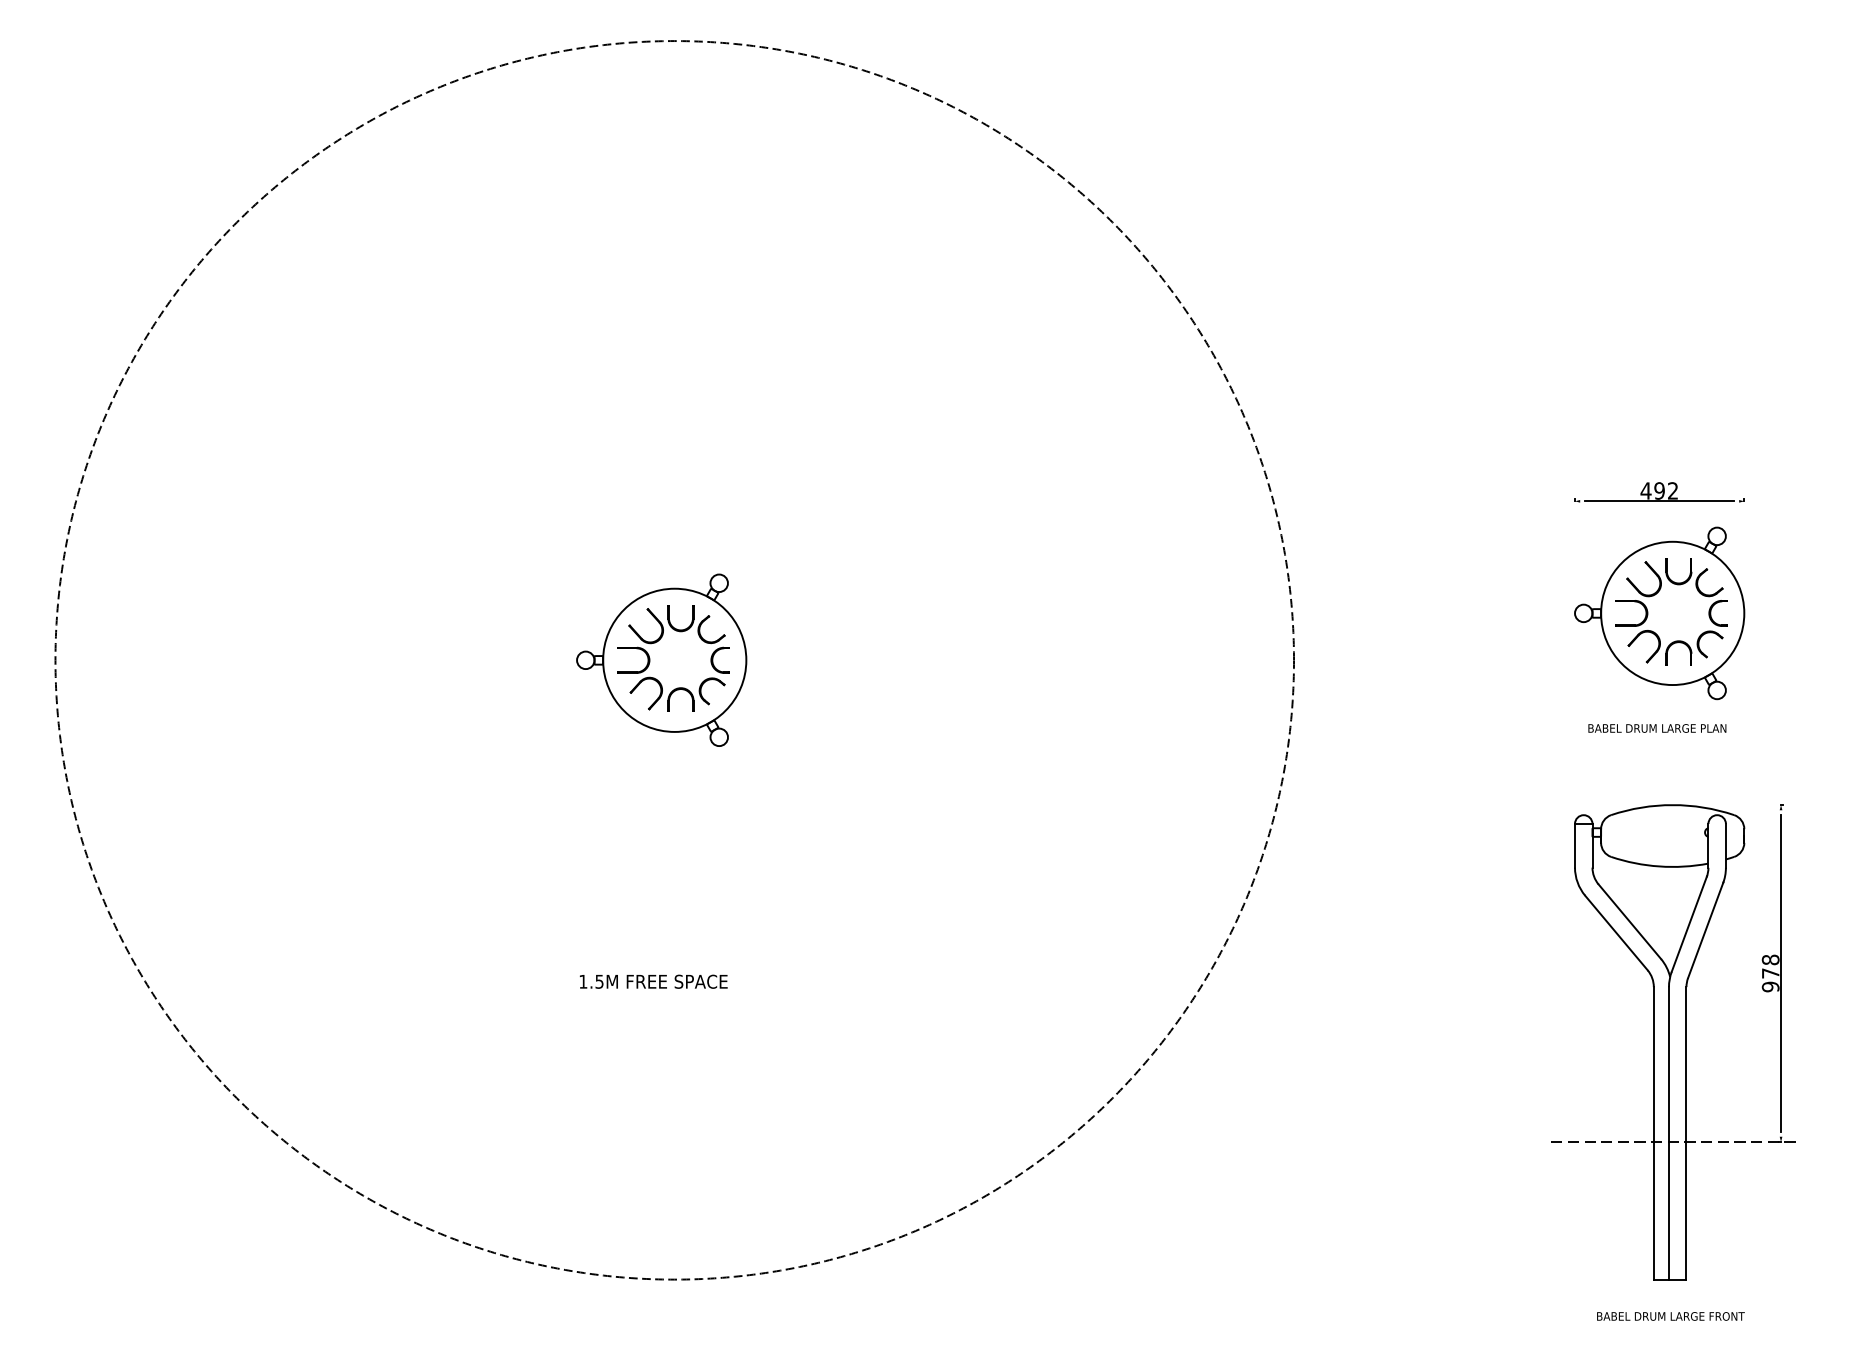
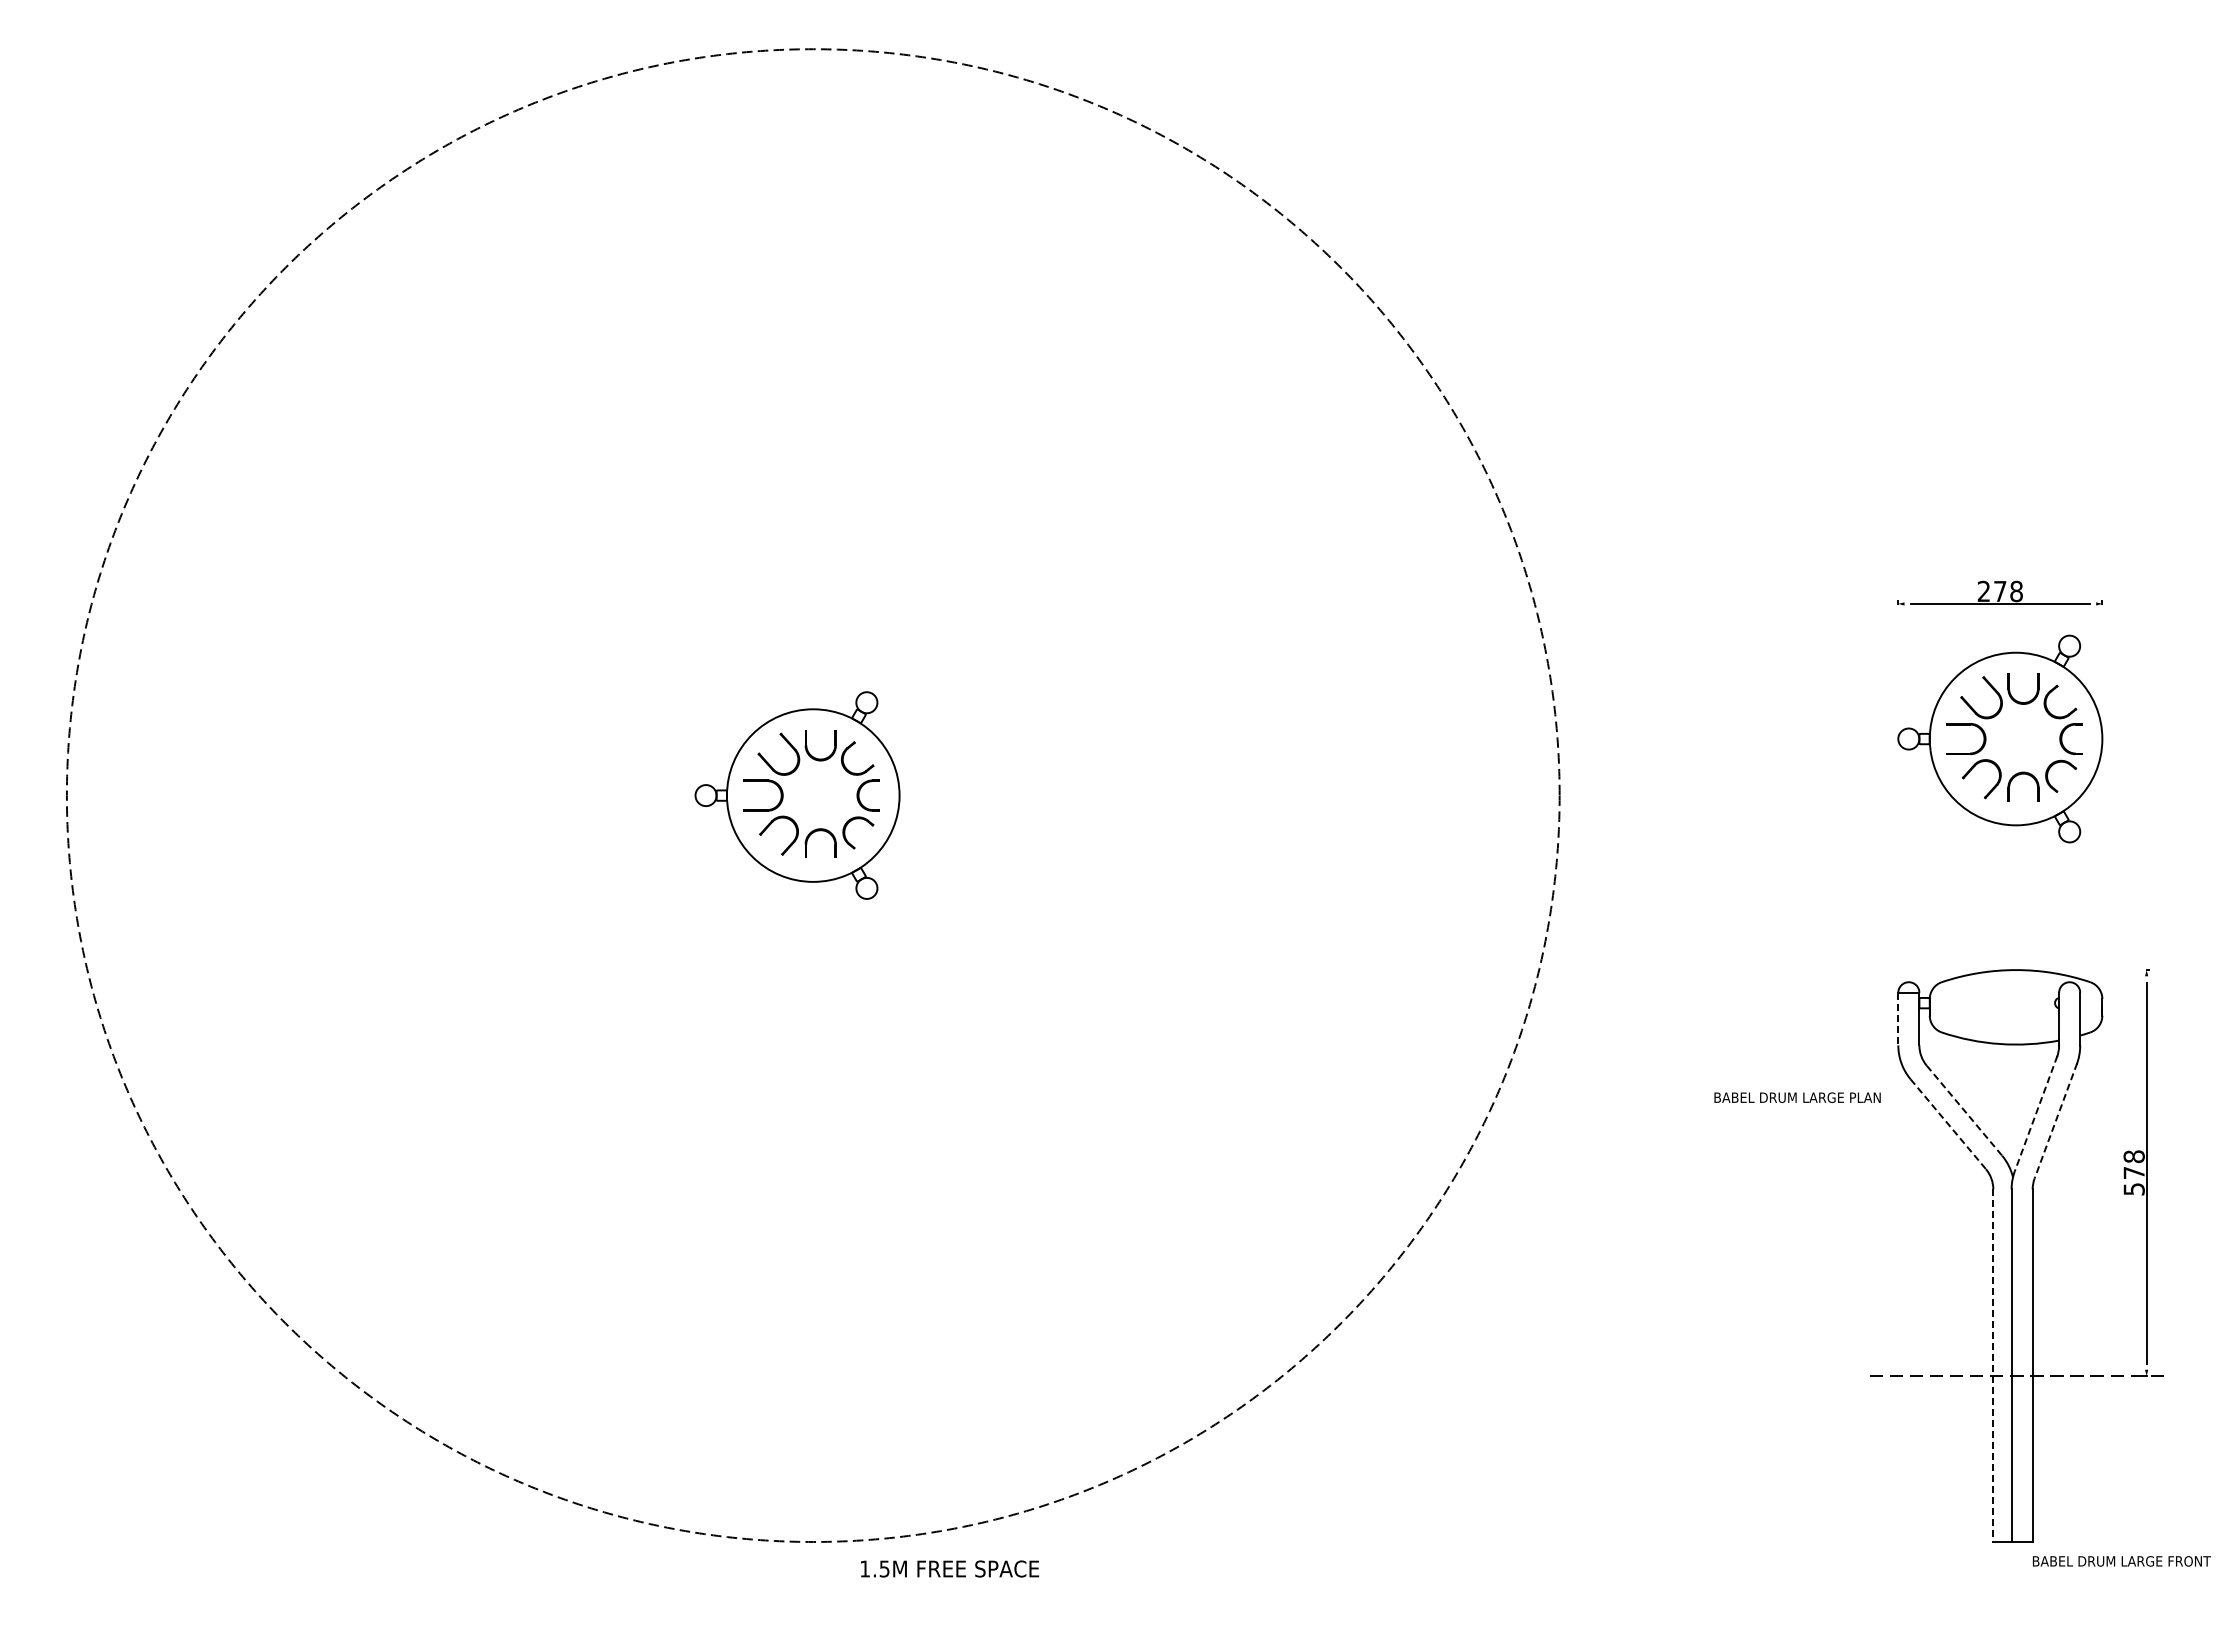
text: (1658, 490) -> (1999, 591), 492 -> 278
text: (1657, 728) -> (1797, 1097), moved
line: (1575, 846) -> (1898, 1019), solid -> dashed
line: (1629, 921) -> (1964, 1110), solid -> dashed
line: (1688, 924) -> (2035, 1114), solid -> dashed
line: (1705, 930) -> (2055, 1121), solid -> dashed
line: (1616, 933) -> (1948, 1124), solid -> dashed
text: (654, 981) -> (950, 1568), moved
text: (1770, 987) -> (2133, 1189), 978 -> 578
line: (1653, 1134) -> (1993, 1366), solid -> dashed
text: (1670, 1316) -> (2121, 1561), moved

